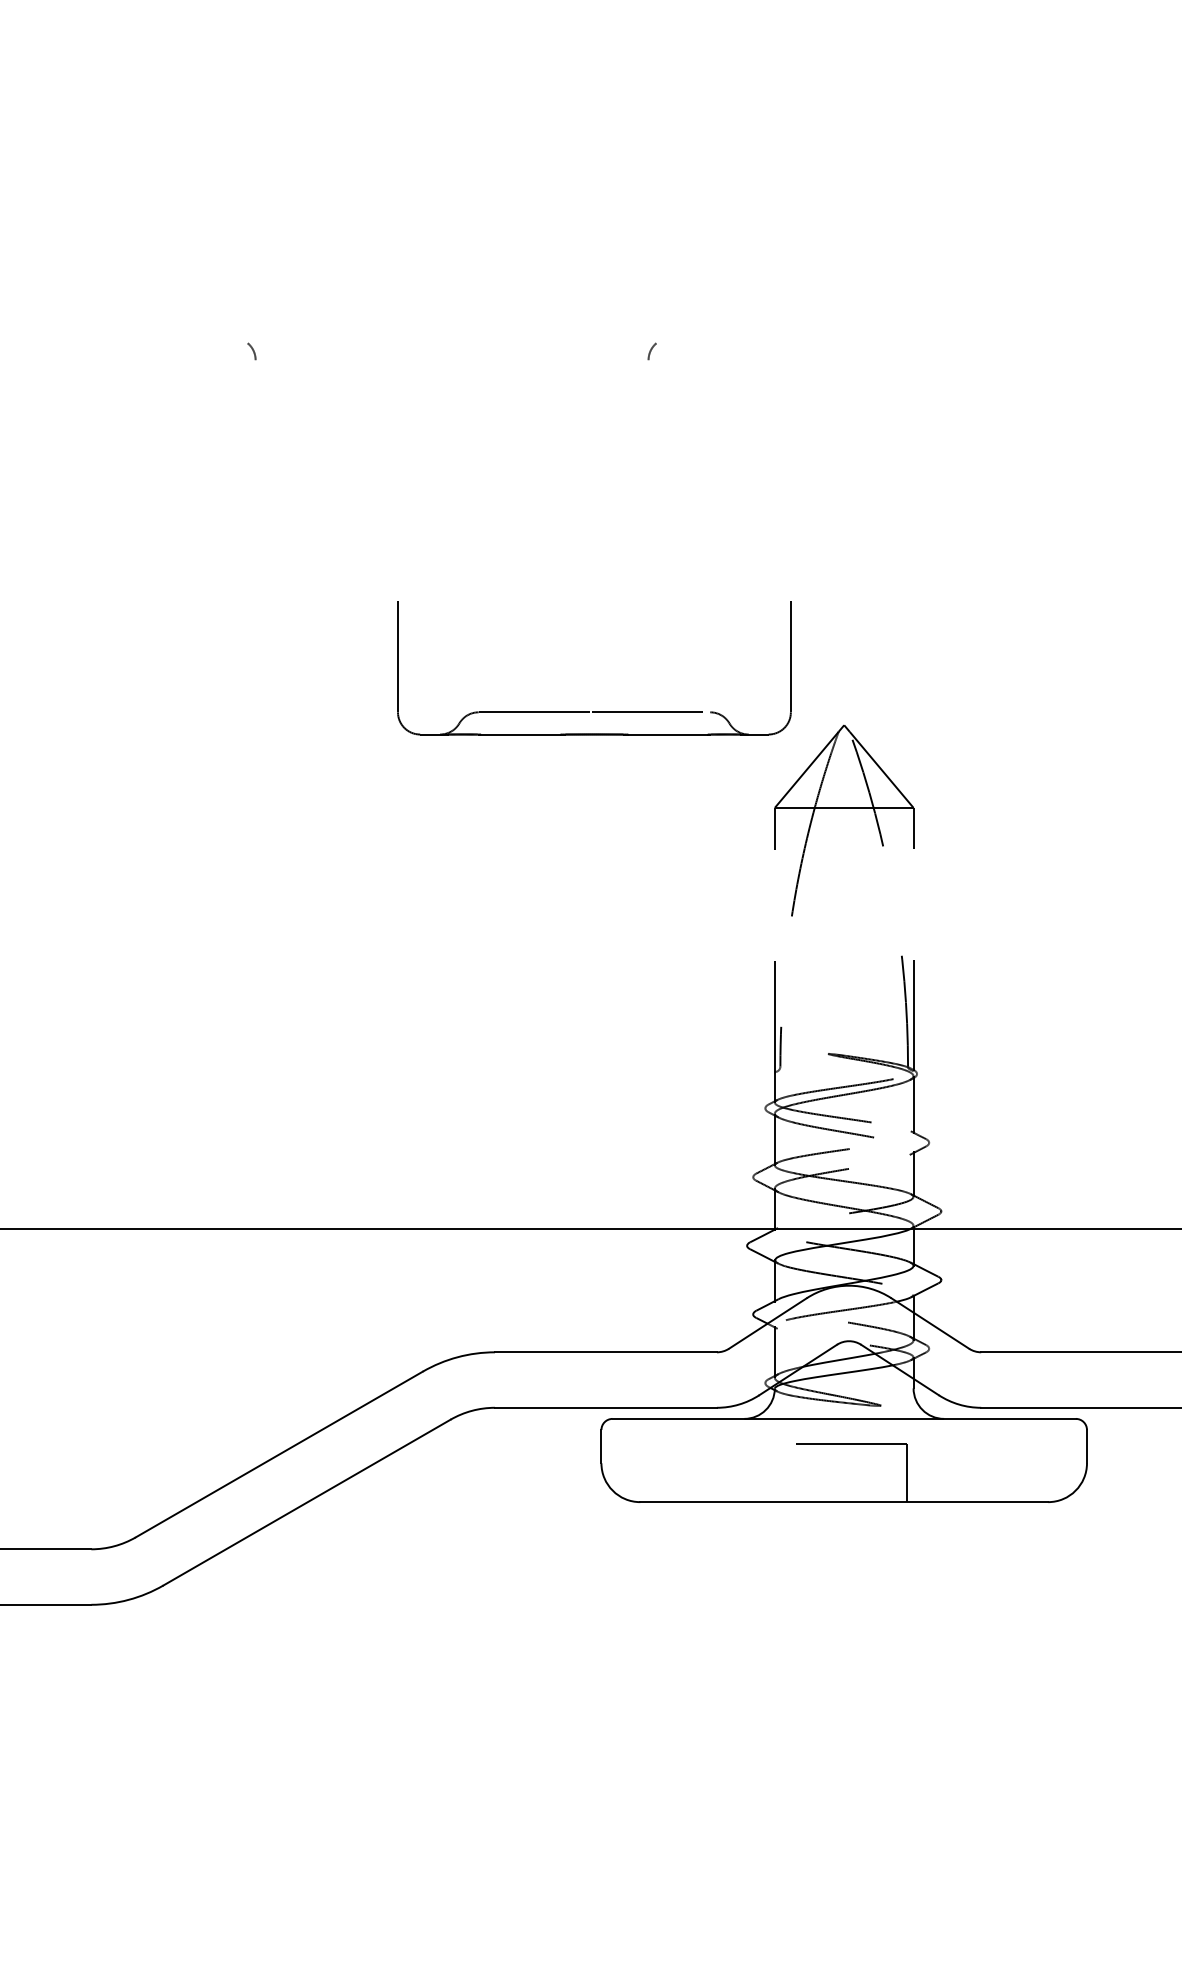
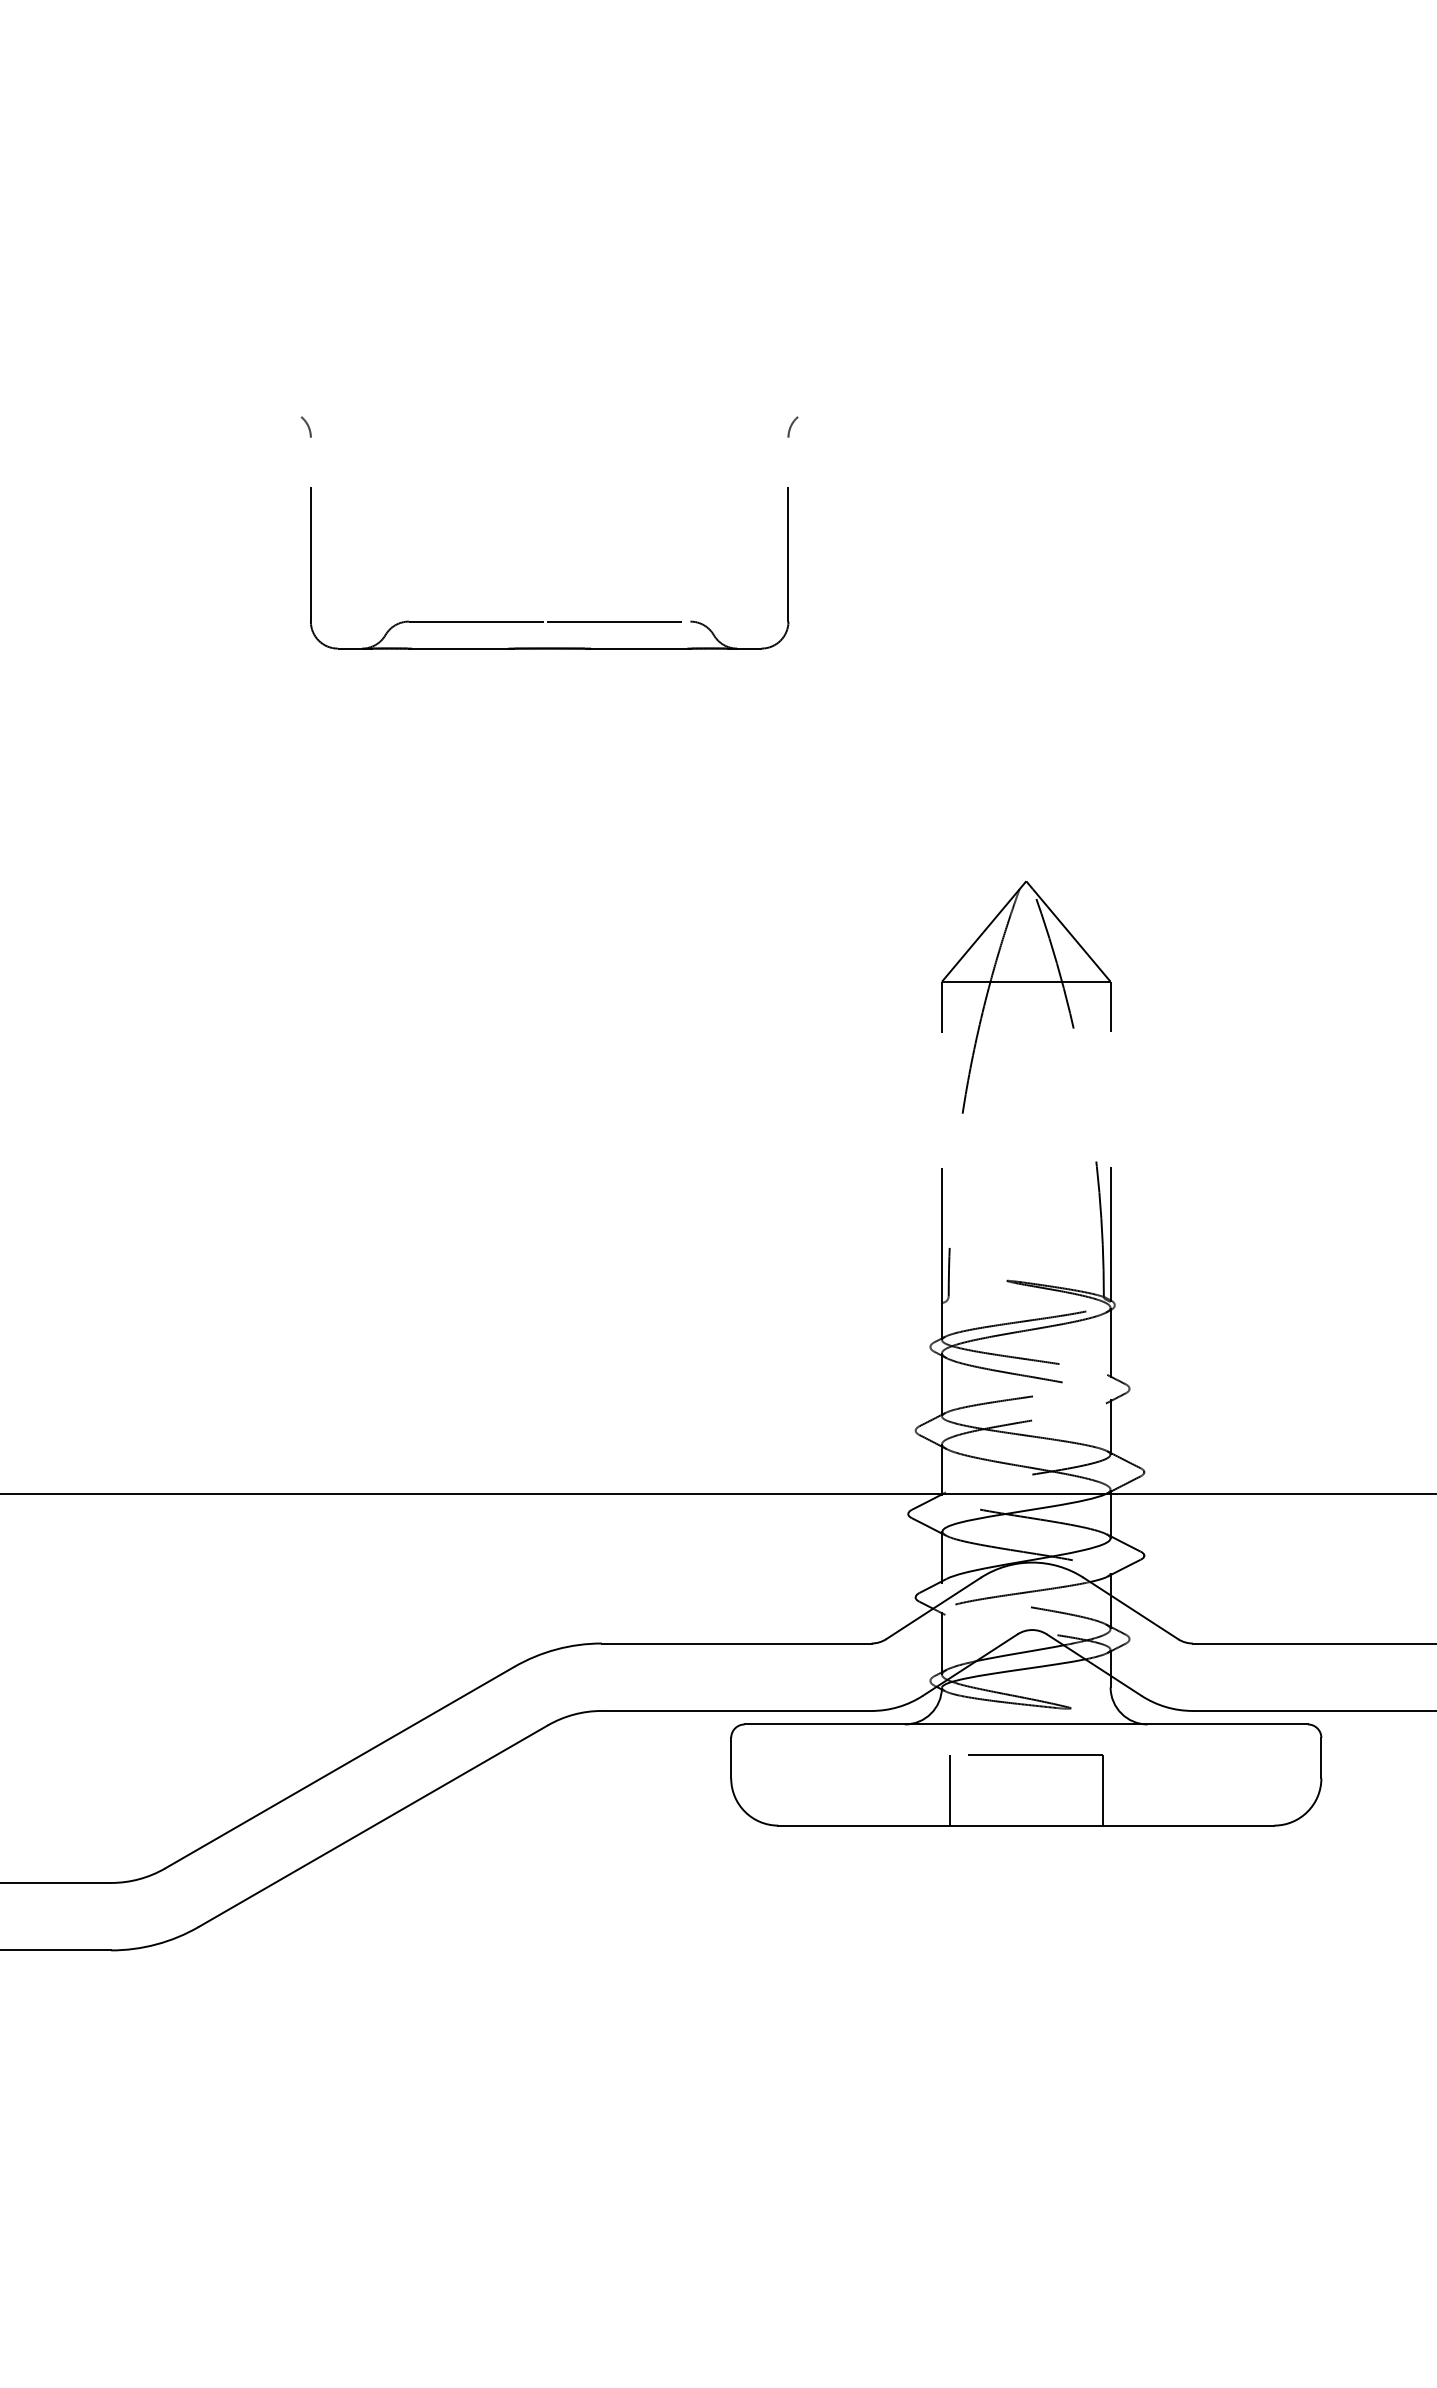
part: (594, 712) -> (549, 621), moved
line: (781, 1473) -> (950, 1790), added

